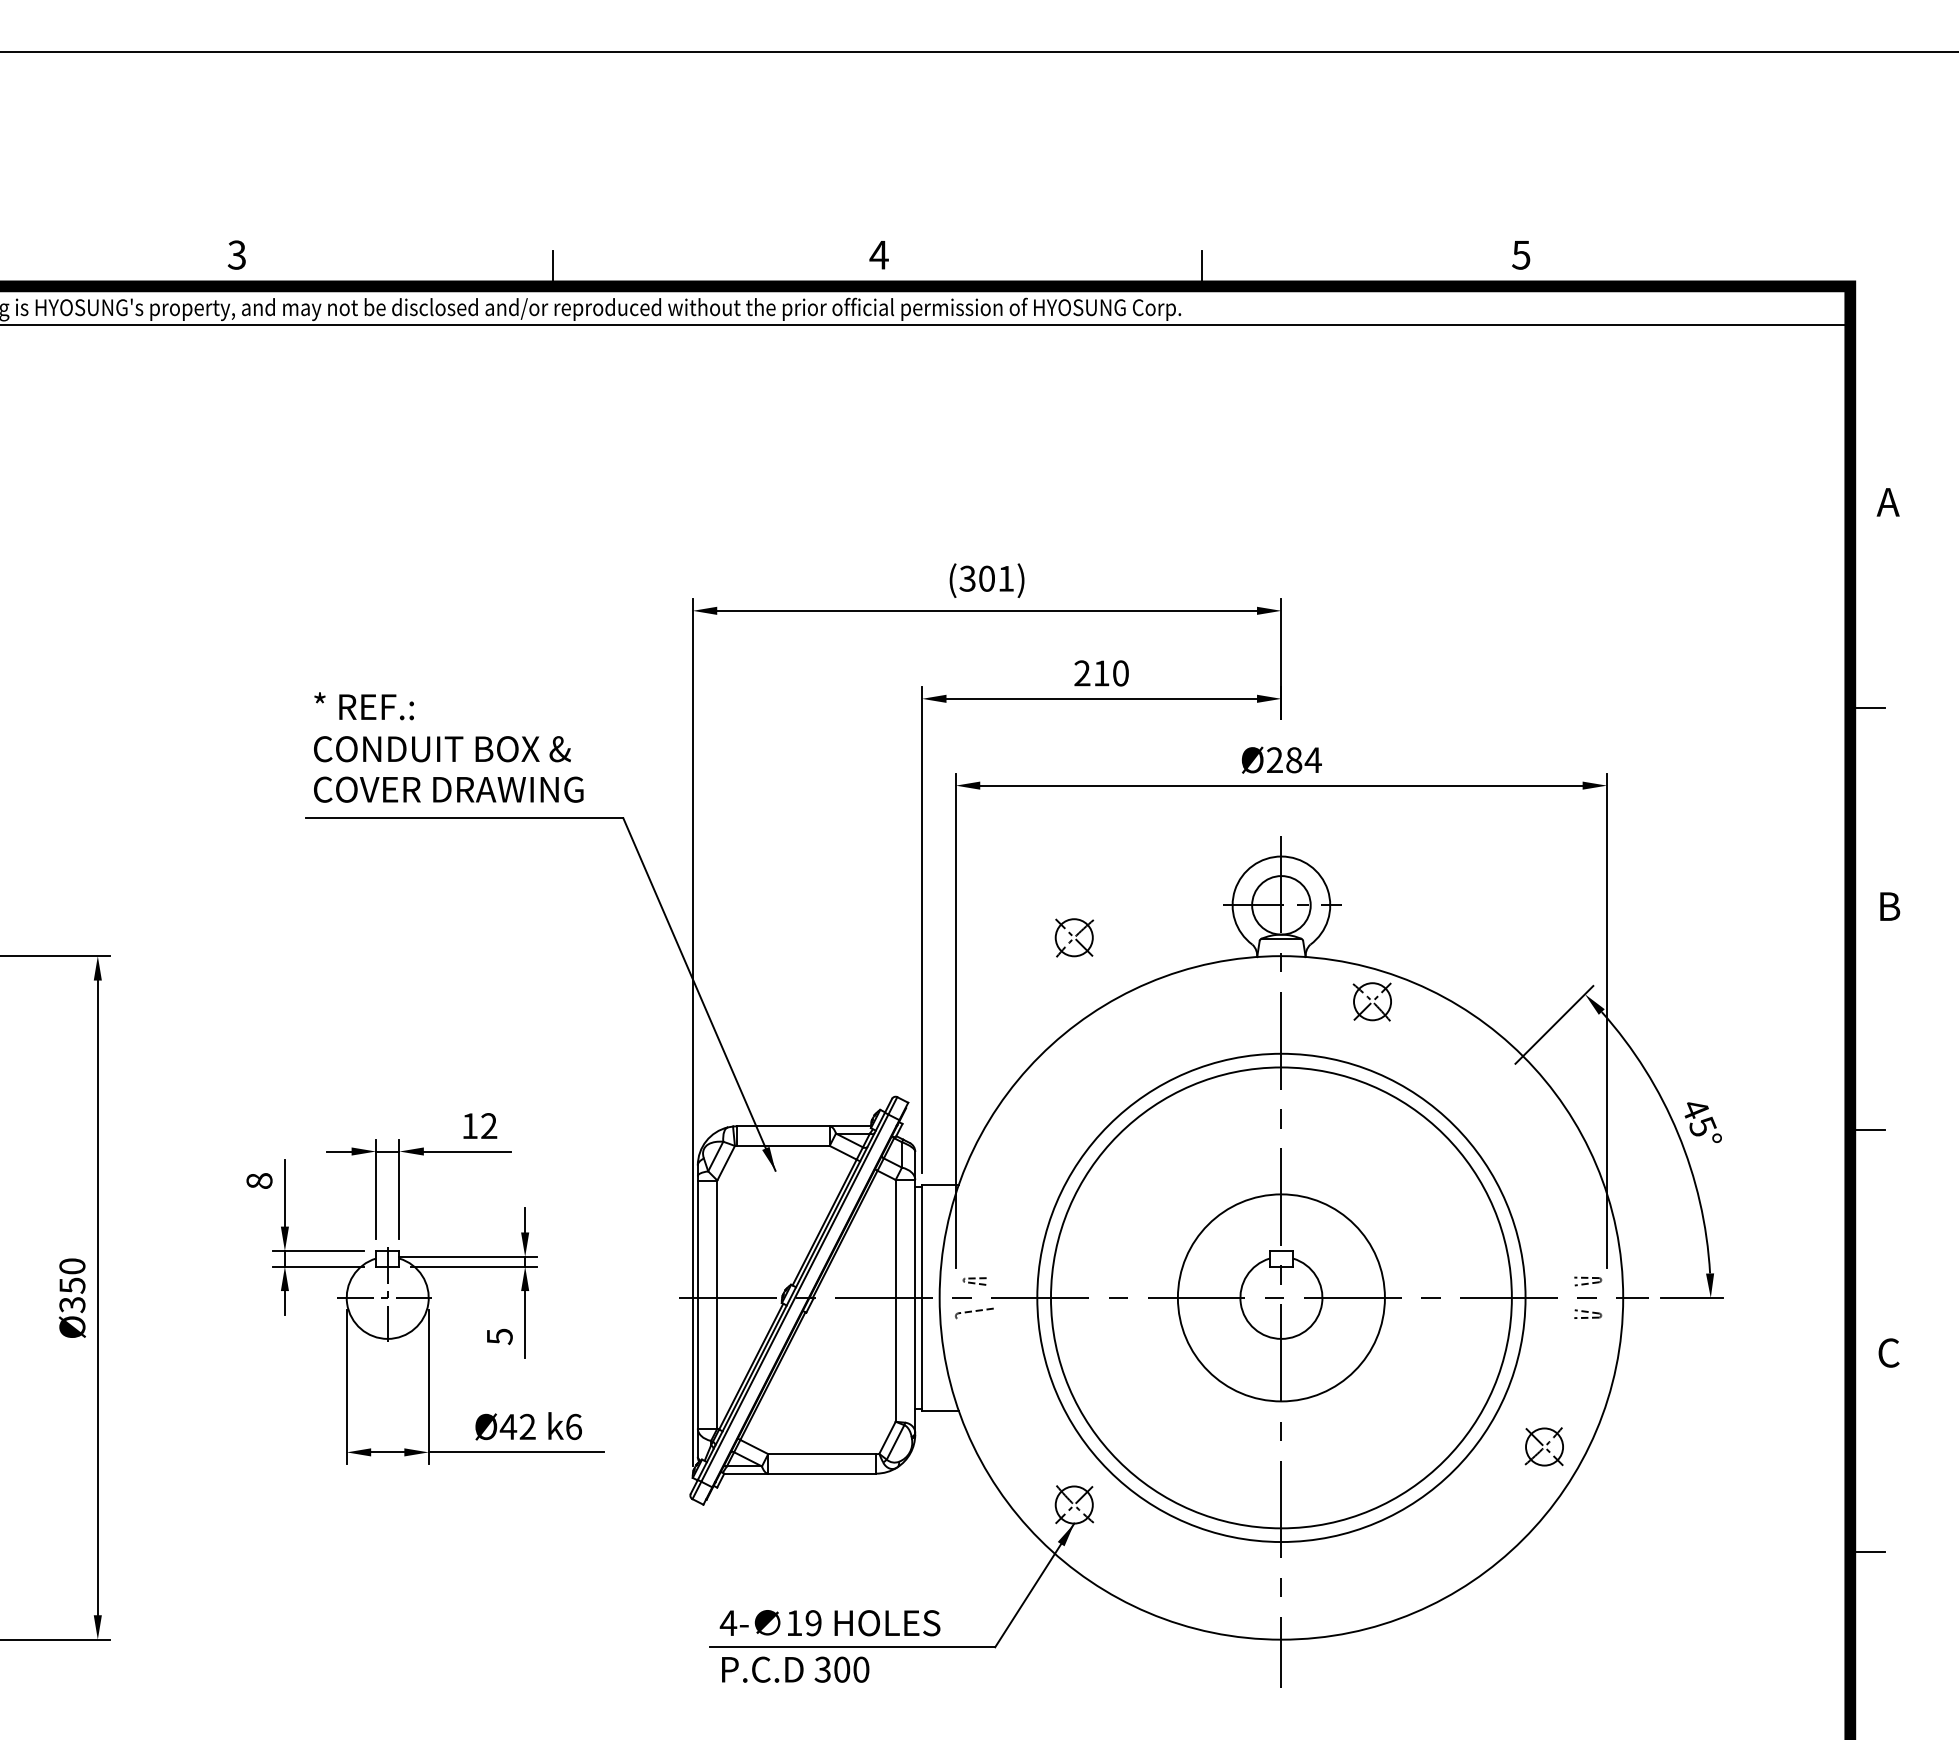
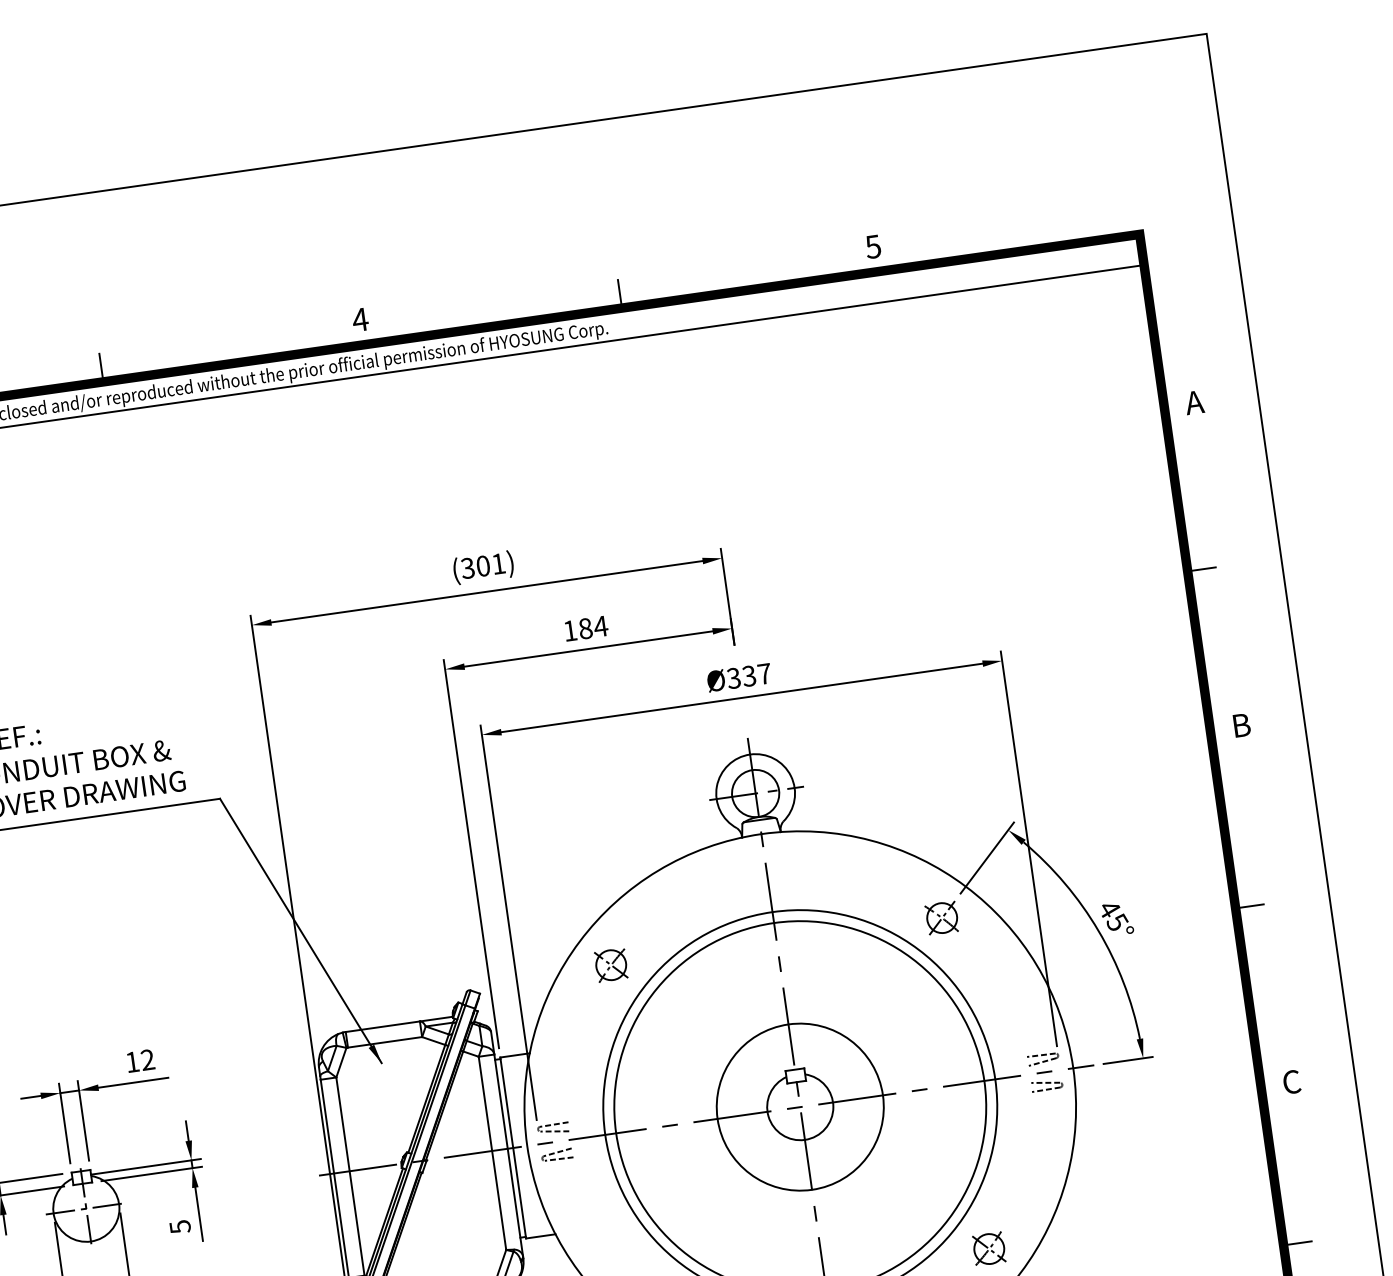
text: (1101, 673) -> (585, 628), 210 -> 184
text: (1293, 760) -> (748, 676), Ø284 -> Ø337
part: (1074, 937) -> (611, 964), moved
part: (1371, 1001) -> (941, 918), moved
part: (974, 1281) -> (553, 1128), size x1.67
part: (1587, 1281) -> (1042, 1059), size x1.43
part: (1587, 1313) -> (1046, 1084), size x1.43
line: (976, 1319) -> (559, 1159), added
part: (1543, 1446) -> (988, 1248), moved

